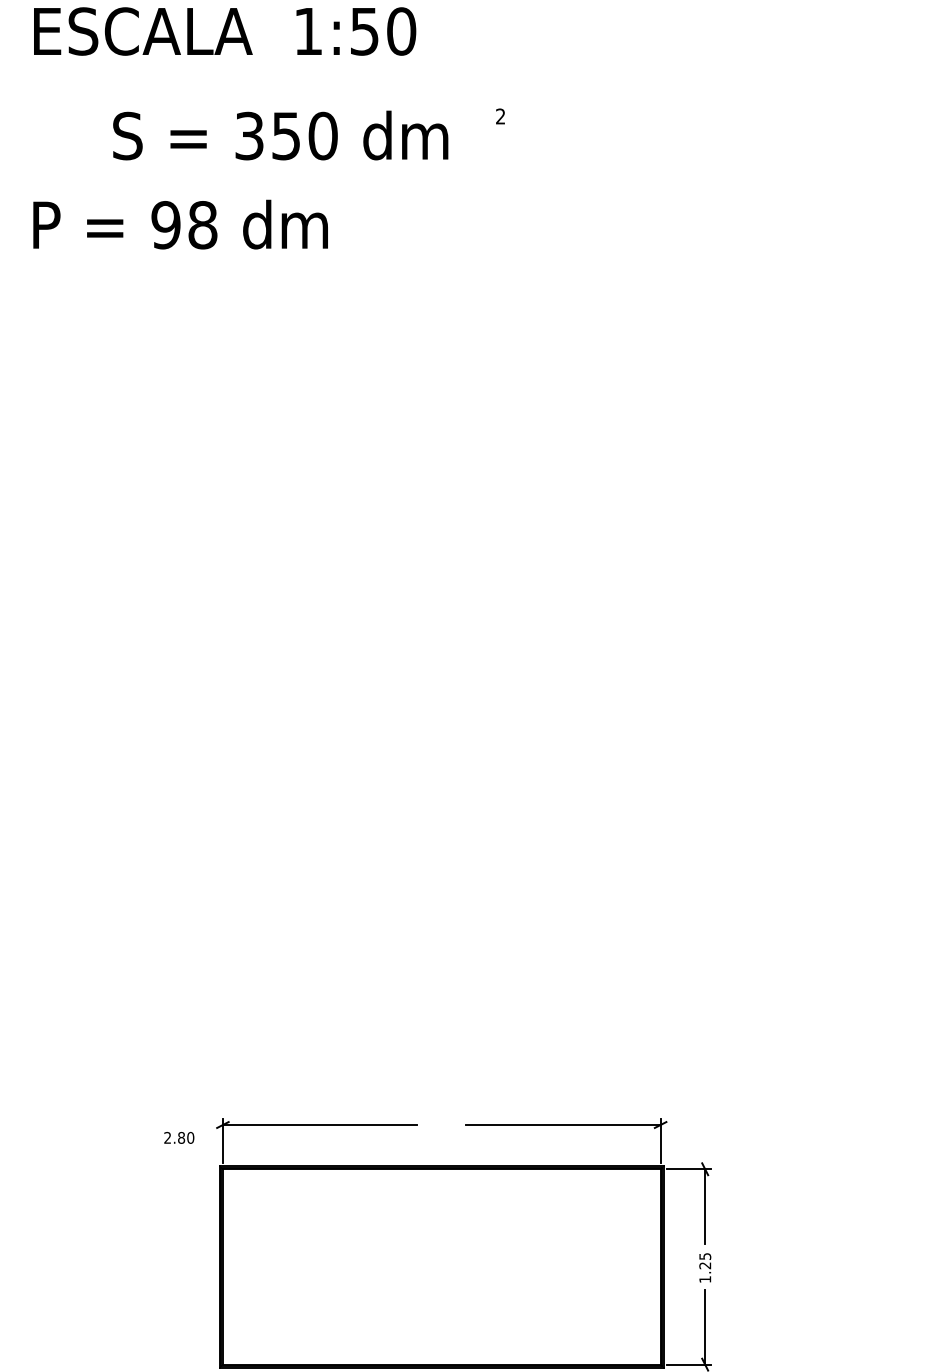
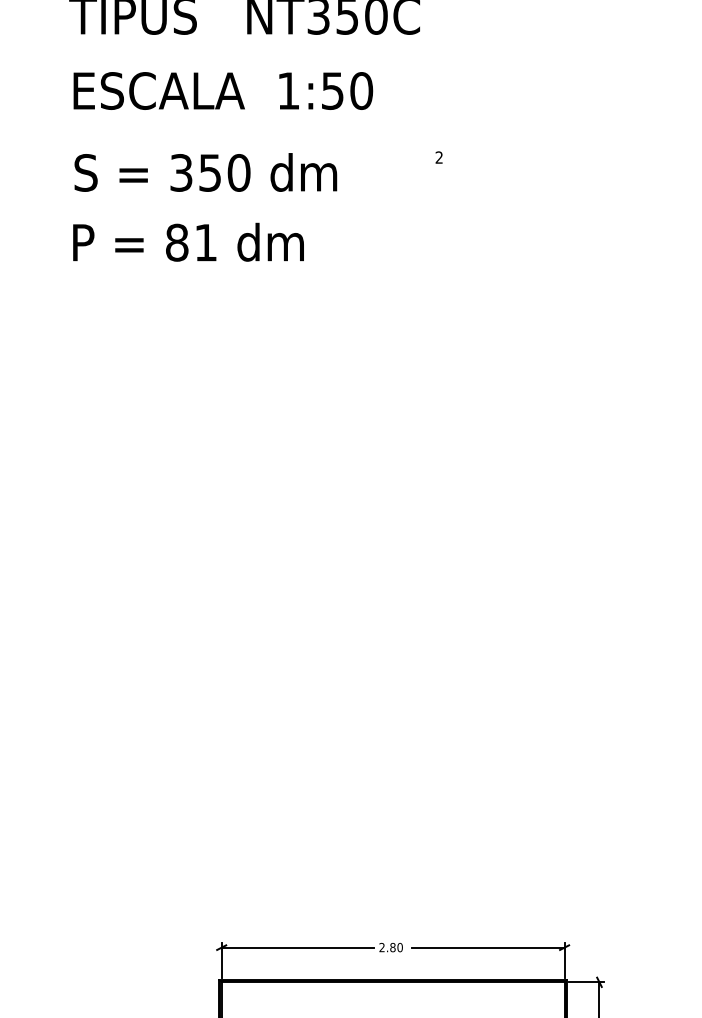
text: (280, 135) -> (205, 172), moved
text: (184, 225) -> (191, 242), 98 -> 81
text: (179, 1137) -> (391, 947), moved

